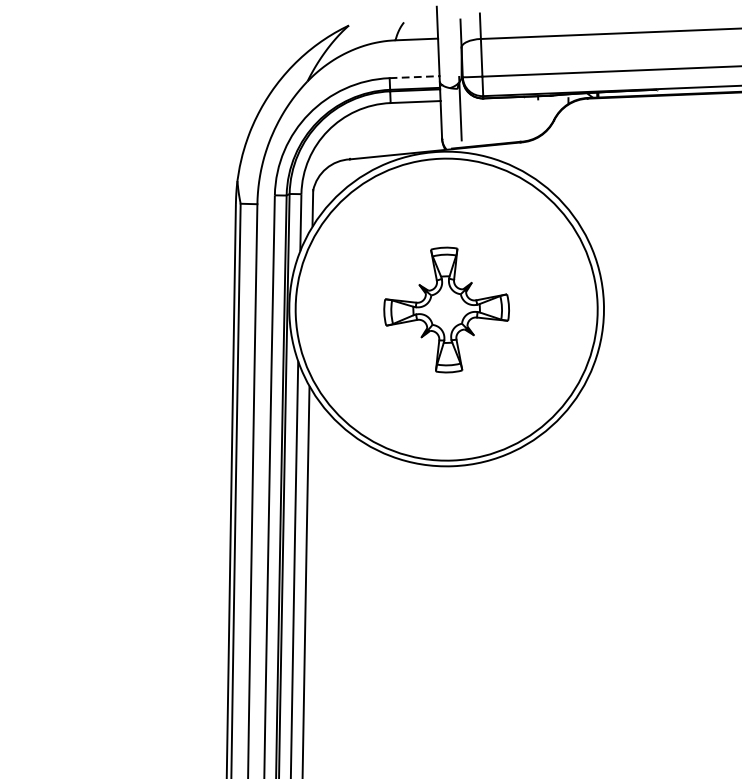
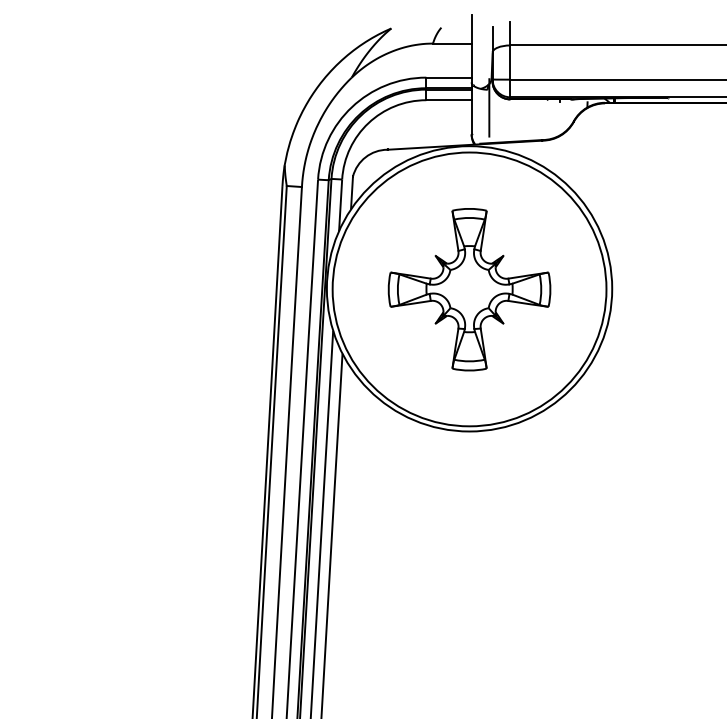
line: (414, 77) -> (448, 77), dashed -> solid
part: (446, 309) -> (469, 289), size x1.43

